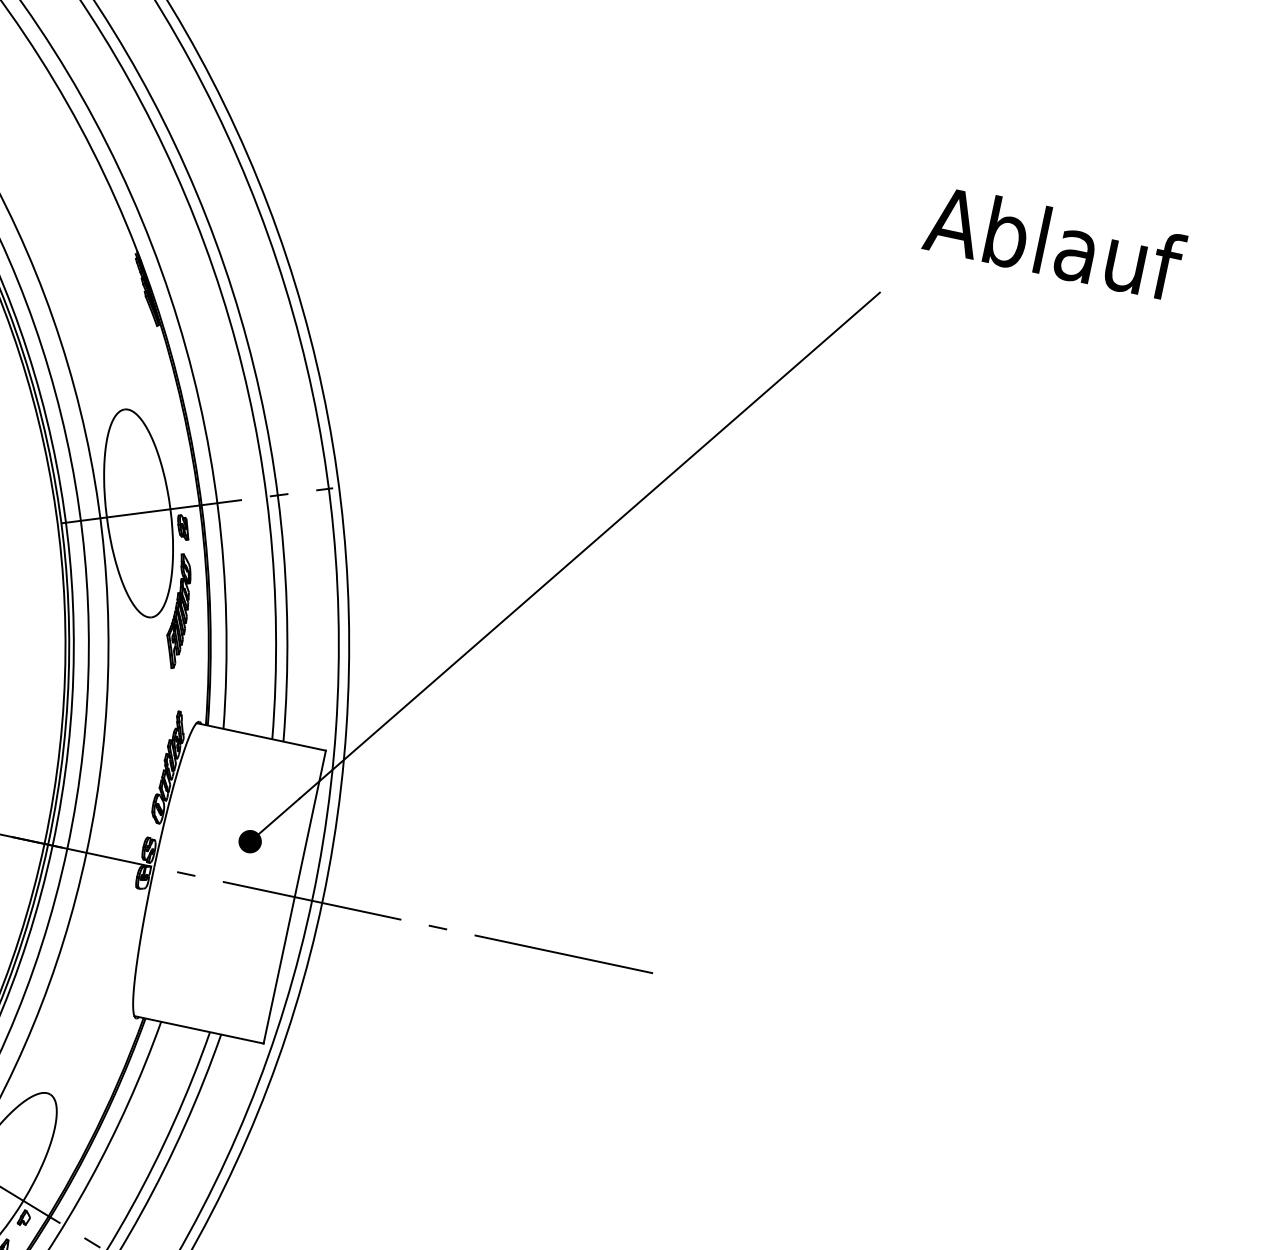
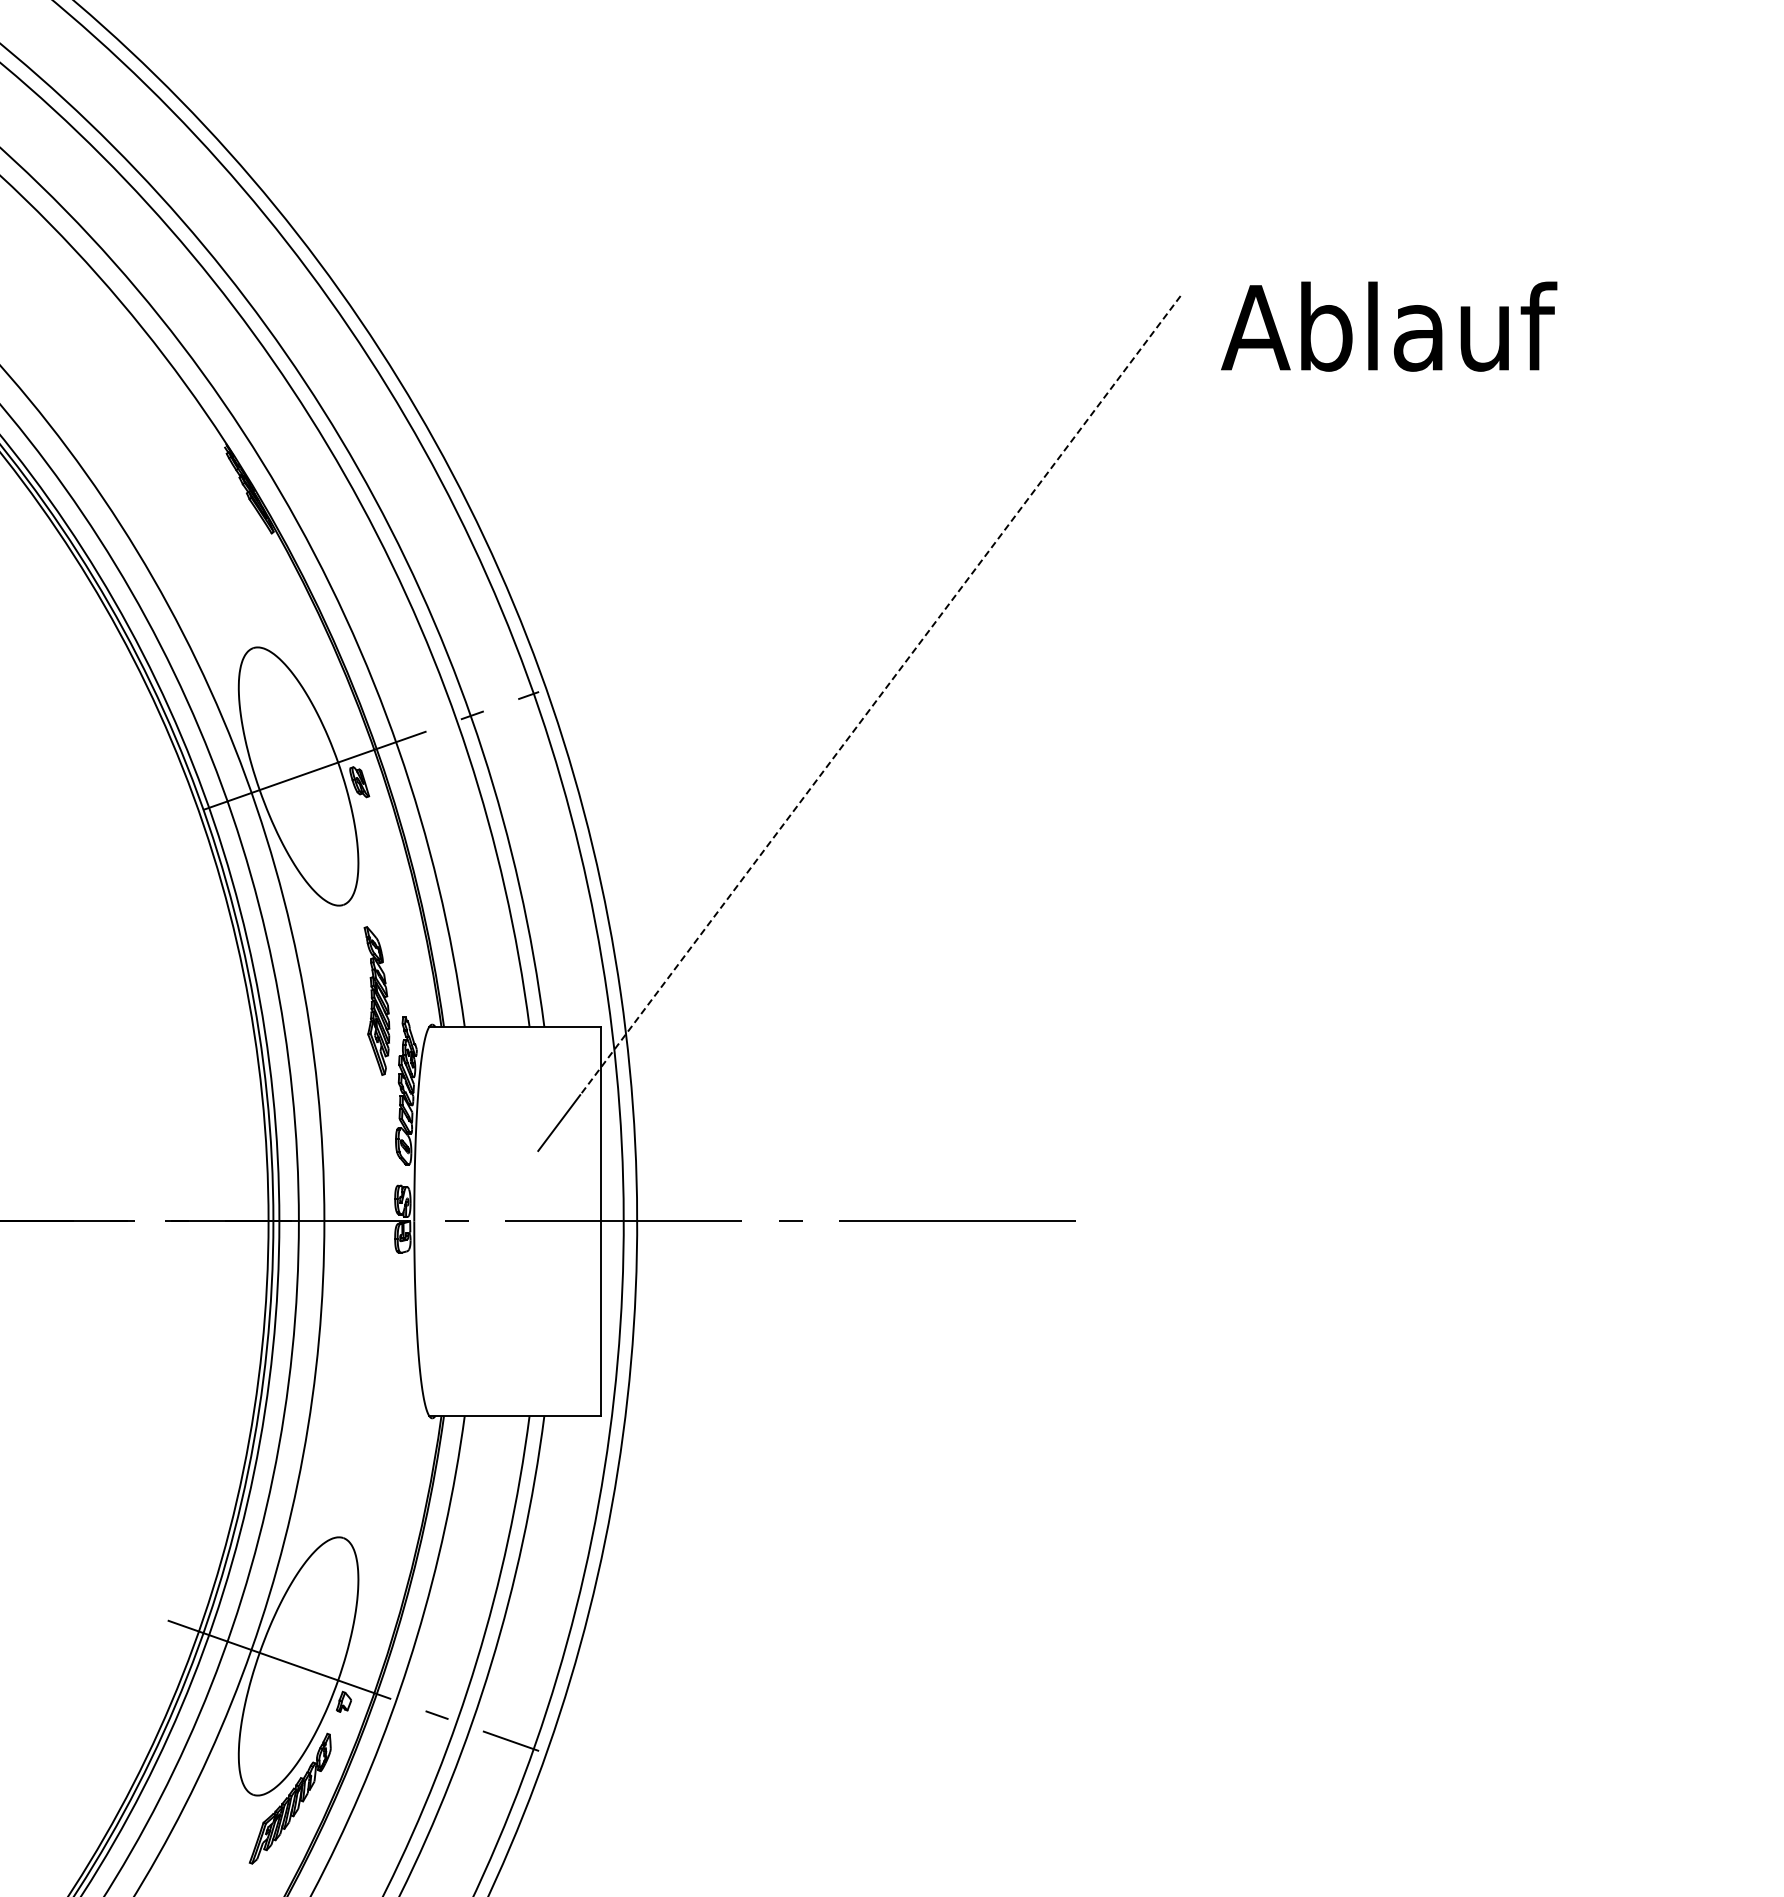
text: (1055, 242) -> (1389, 326), moved
line: (589, 545) -> (880, 695), solid -> dashed
part: (178, 611) -> (376, 1000), moved
fill: (249, 841) -> (528, 1162), removed

